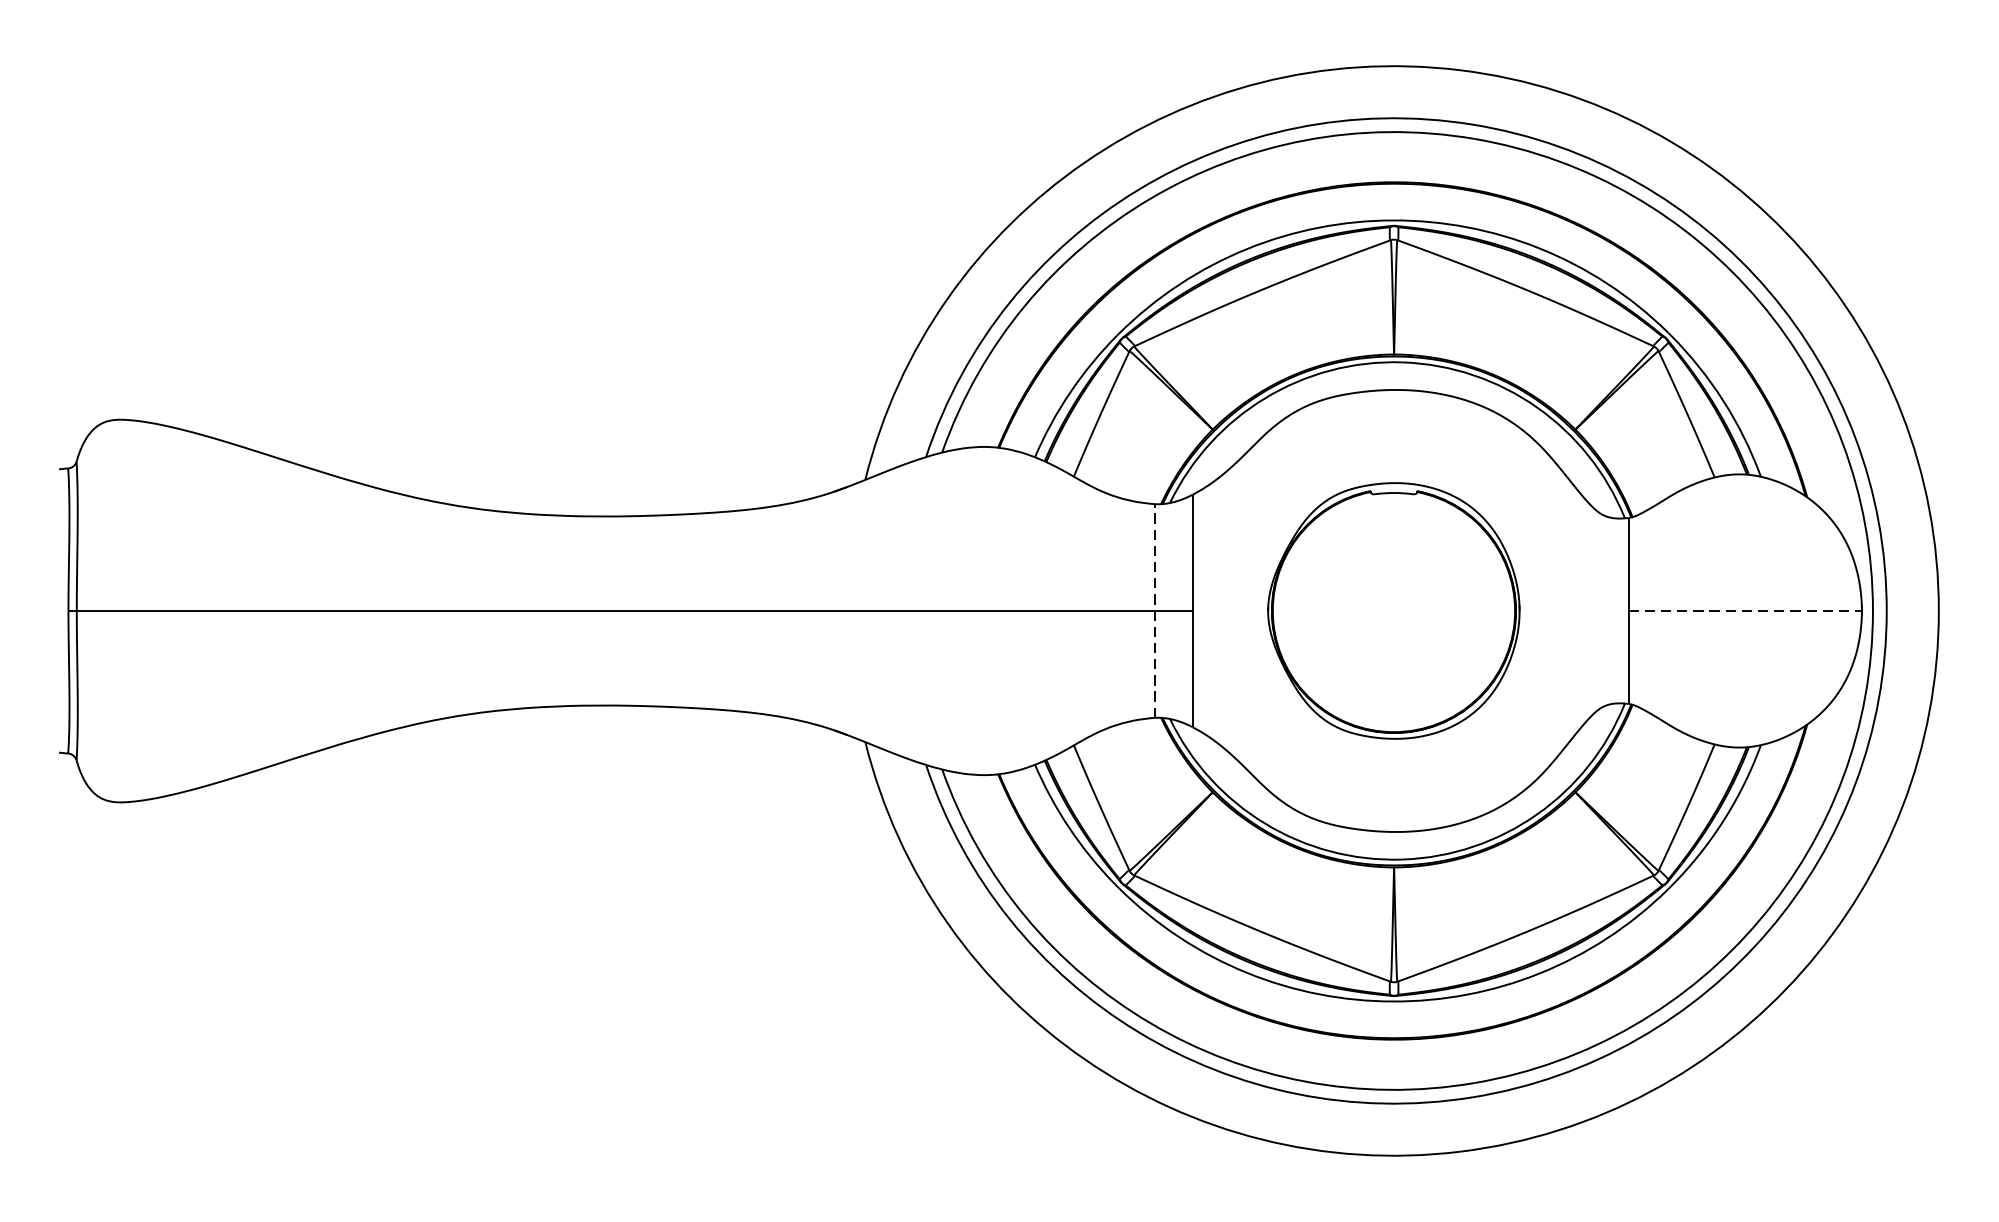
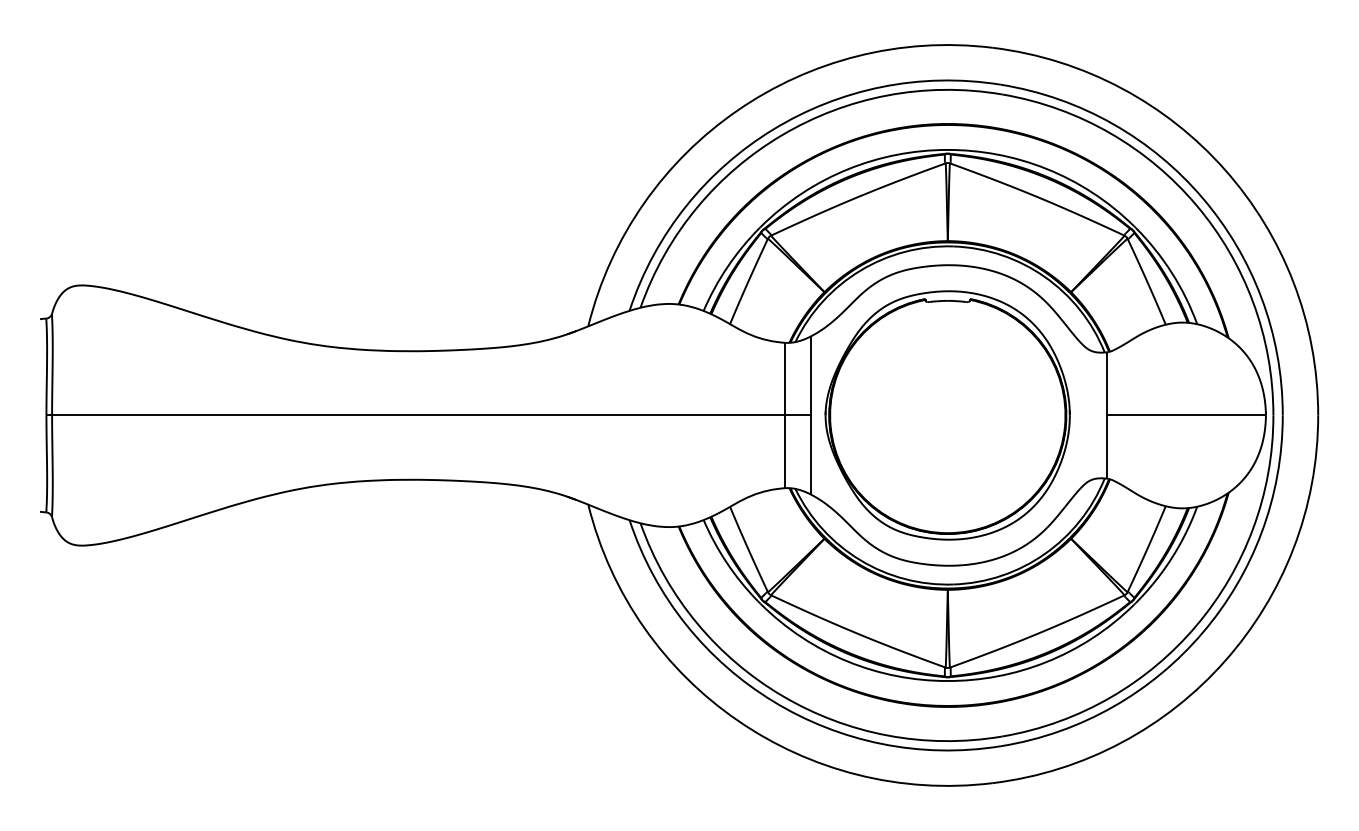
line: (1155, 611) -> (785, 415), dashed -> solid
part: (1393, 611) -> (947, 415), size x1.43
line: (1746, 611) -> (1187, 415), dashed -> solid

